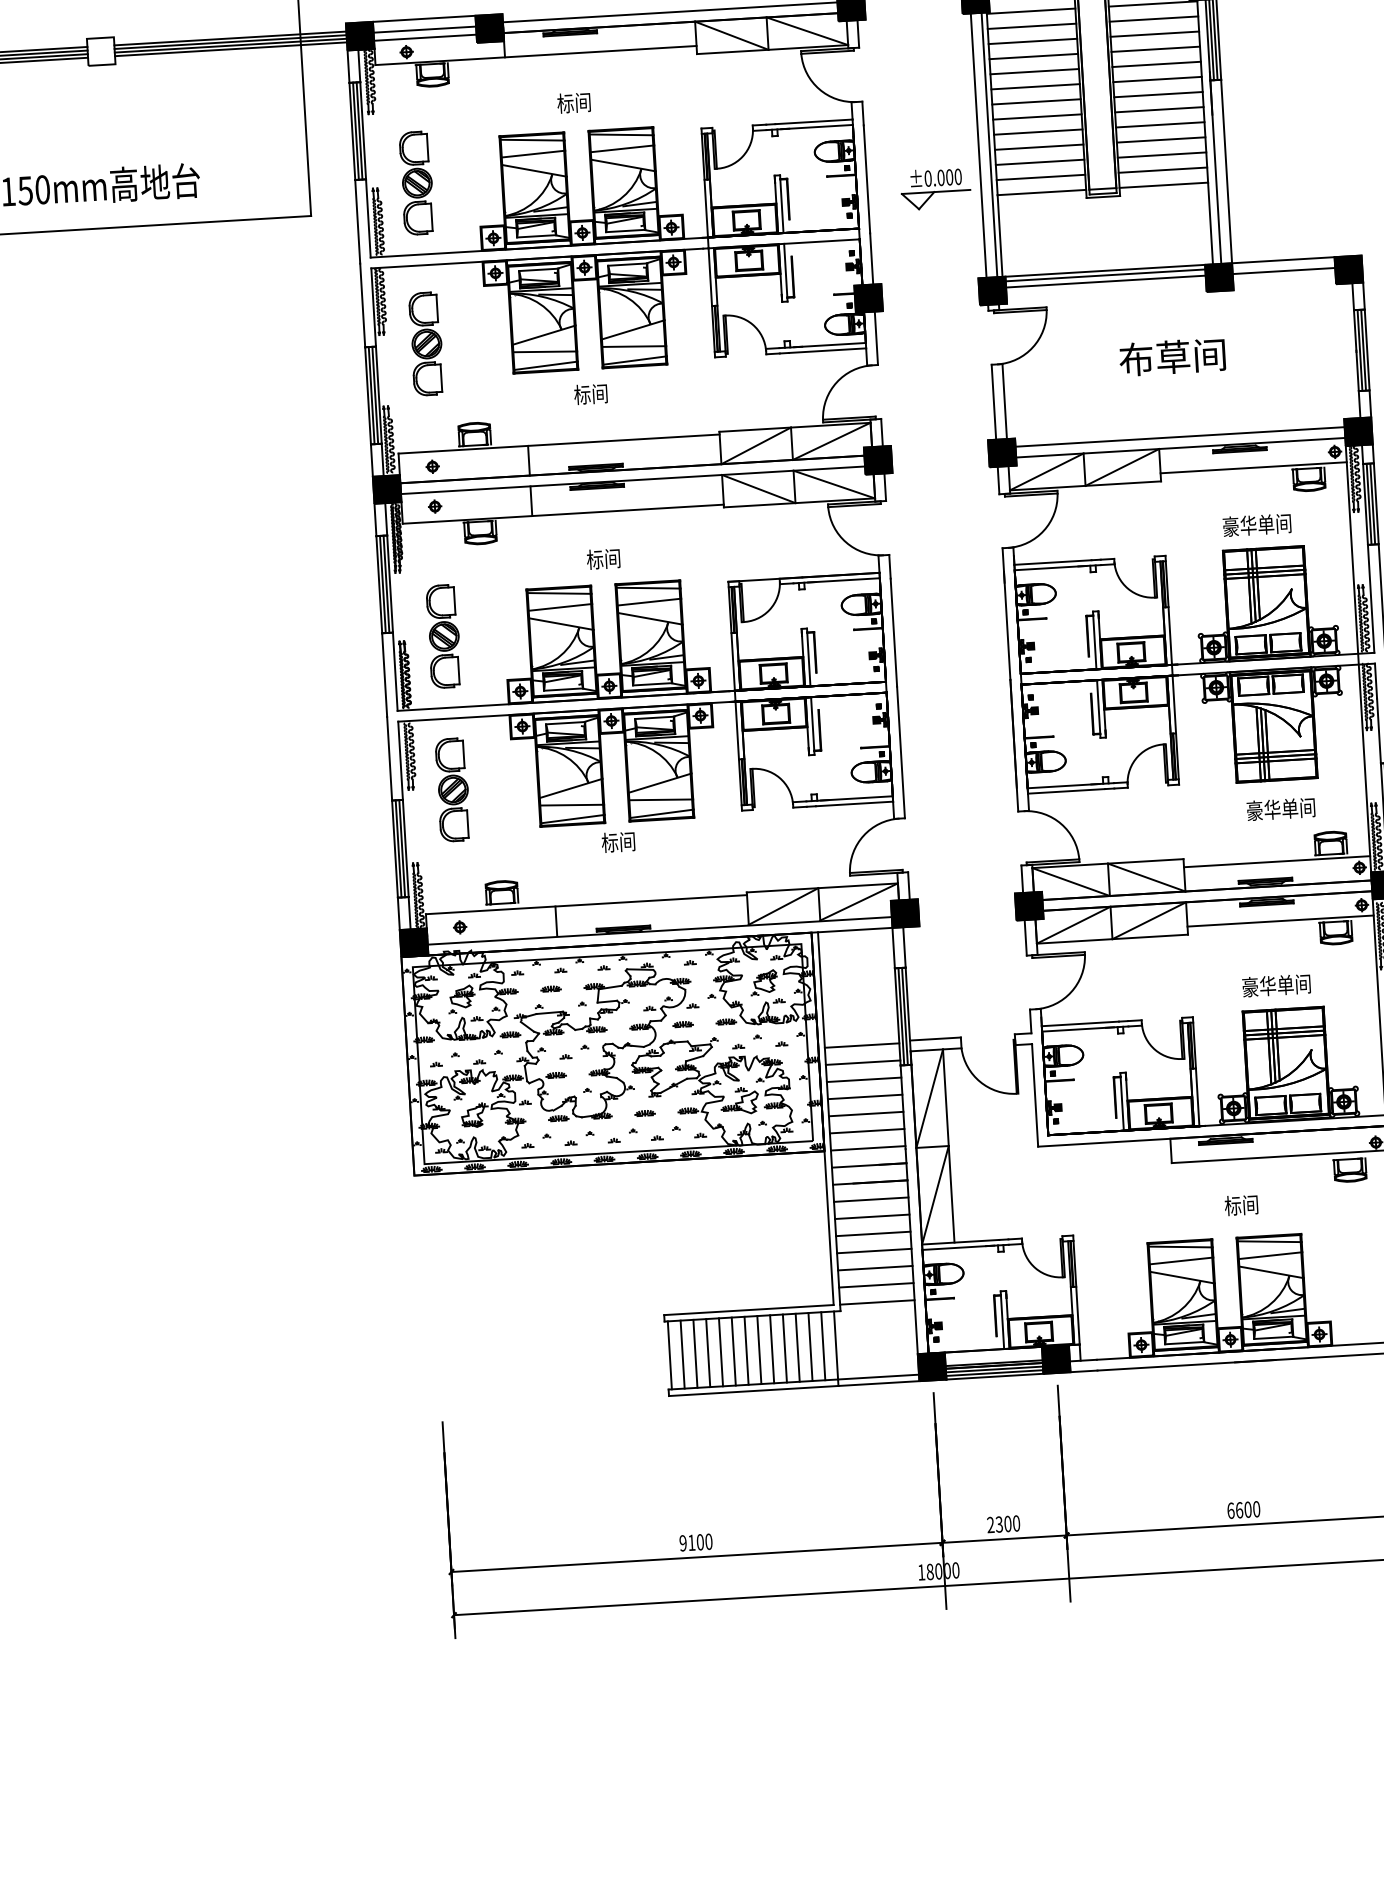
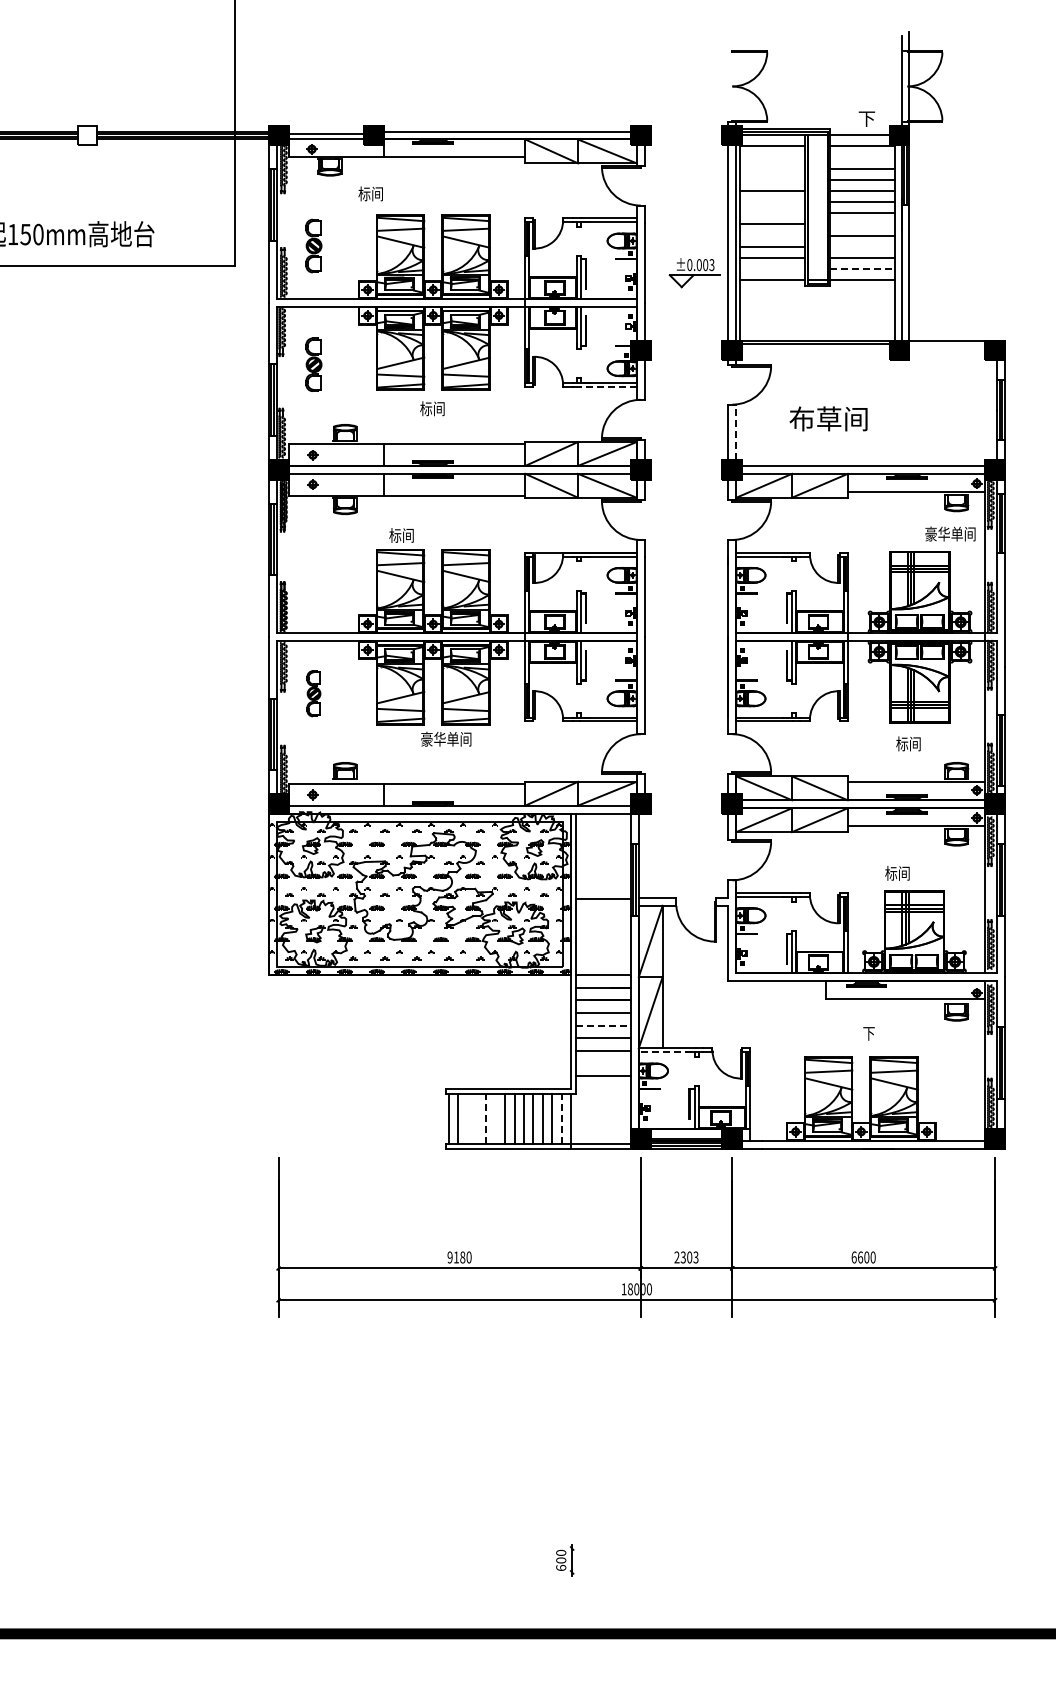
line: (424, 18) -> (326, 125), removed
line: (1153, 18) -> (862, 157), removed
line: (1031, 26) -> (772, 157), removed
line: (1032, 41) -> (772, 168), removed
line: (1033, 56) -> (772, 179), removed
line: (1035, 87) -> (772, 202), removed
text: (573, 102) -> (370, 193), moved
line: (1036, 102) -> (772, 213), removed
line: (1159, 109) -> (862, 224), removed
line: (1037, 131) -> (772, 235), removed
line: (1160, 139) -> (862, 246), removed
line: (1162, 170) -> (862, 269), solid -> dashed
text: (957, 176) -> (711, 264), ±0.000 -> ±0.003
line: (1040, 178) -> (772, 269), removed
part: (416, 182) -> (313, 245), size x0.7
line: (1284, 271) -> (947, 348), removed
line: (1105, 281) -> (815, 348), removed
part: (426, 343) -> (313, 364), size x0.7
line: (826, 351) -> (607, 387), solid -> dashed
text: (1172, 356) -> (828, 418), moved
line: (1004, 401) -> (736, 432), solid -> dashed
text: (1257, 524) -> (950, 533), moved
text: (603, 559) -> (401, 535), moved
part: (443, 636) -> (313, 580), removed
part: (452, 789) -> (313, 693), size x0.6
text: (1280, 808) -> (921, 743), 豪华单间 -> 标间
text: (636, 840) -> (446, 738), 标间 -> 豪华单间
text: (1276, 985) -> (910, 873), 豪华单间 -> 标间
line: (861, 1063) -> (602, 912), removed
line: (862, 1079) -> (602, 924), removed
line: (863, 1097) -> (602, 937), removed
line: (864, 1113) -> (602, 949), removed
line: (866, 1131) -> (602, 962), removed
text: (1241, 1205) -> (875, 1033), 标间 -> 下
line: (872, 1216) -> (603, 1025), solid -> dashed
line: (957, 1248) -> (664, 1052), solid -> dashed
line: (874, 1268) -> (602, 1063), removed
line: (876, 1301) -> (602, 1088), removed
line: (822, 1345) -> (561, 1118), solid -> dashed
line: (721, 1351) -> (486, 1118), solid -> dashed
line: (733, 1351) -> (495, 1118), removed
line: (707, 1352) -> (476, 1118), removed
line: (695, 1353) -> (467, 1118), removed
text: (1015, 1523) -> (695, 1257), 2300 -> 2303
text: (699, 1542) -> (462, 1257), 9100 -> 9180

